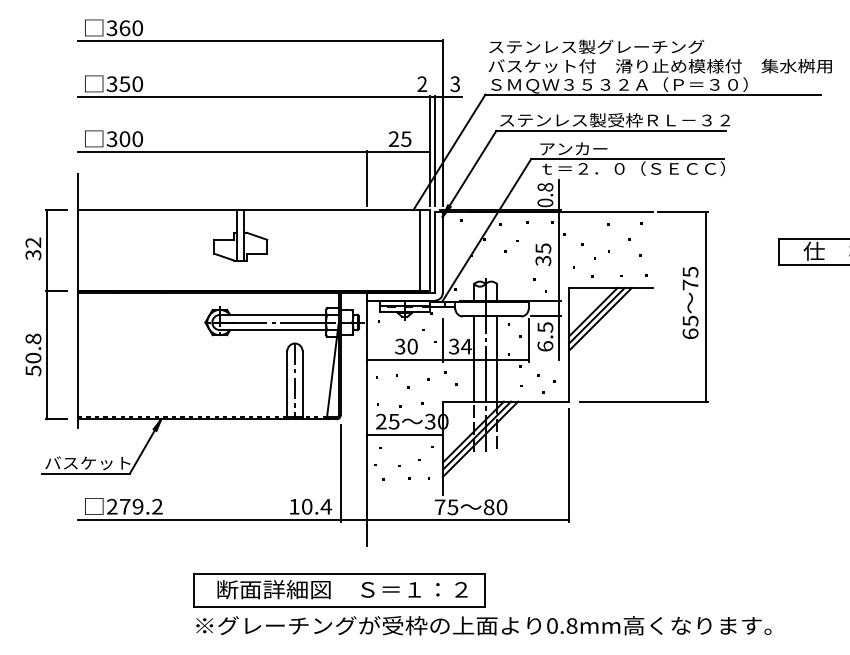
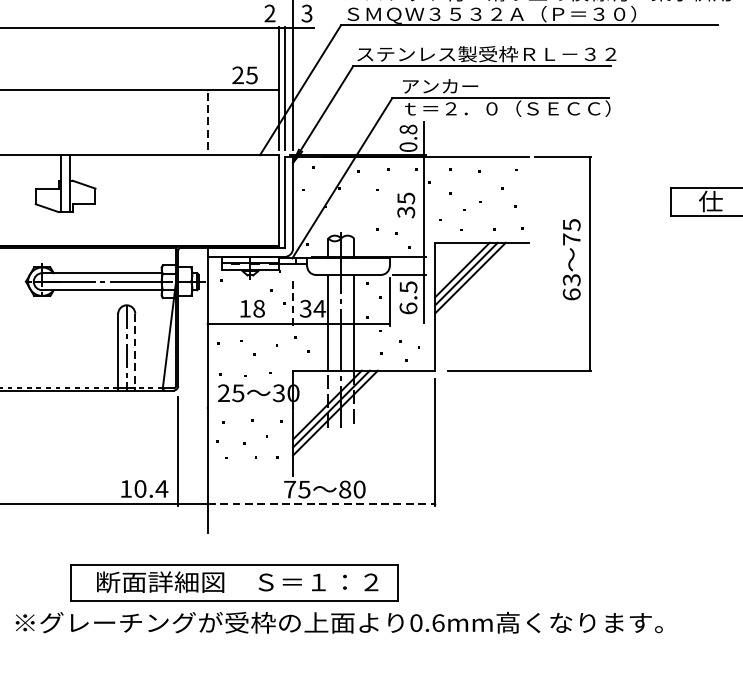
line: (366, 177) -> (207, 118), solid -> dashed
line: (420, 250) -> (267, 200), removed
text: (689, 320) -> (570, 279), 65 -> 63
line: (442, 339) -> (292, 300), solid -> dashed
text: (406, 346) -> (252, 308), 30 -> 18
line: (302, 385) -> (135, 352), solid -> dashed
line: (404, 434) -> (249, 407), removed
line: (468, 520) -> (321, 504), solid -> dashed
part: (339, 590) -> (234, 583), moved
text: (571, 625) -> (437, 622), 0.8mm -> 0.6mm

